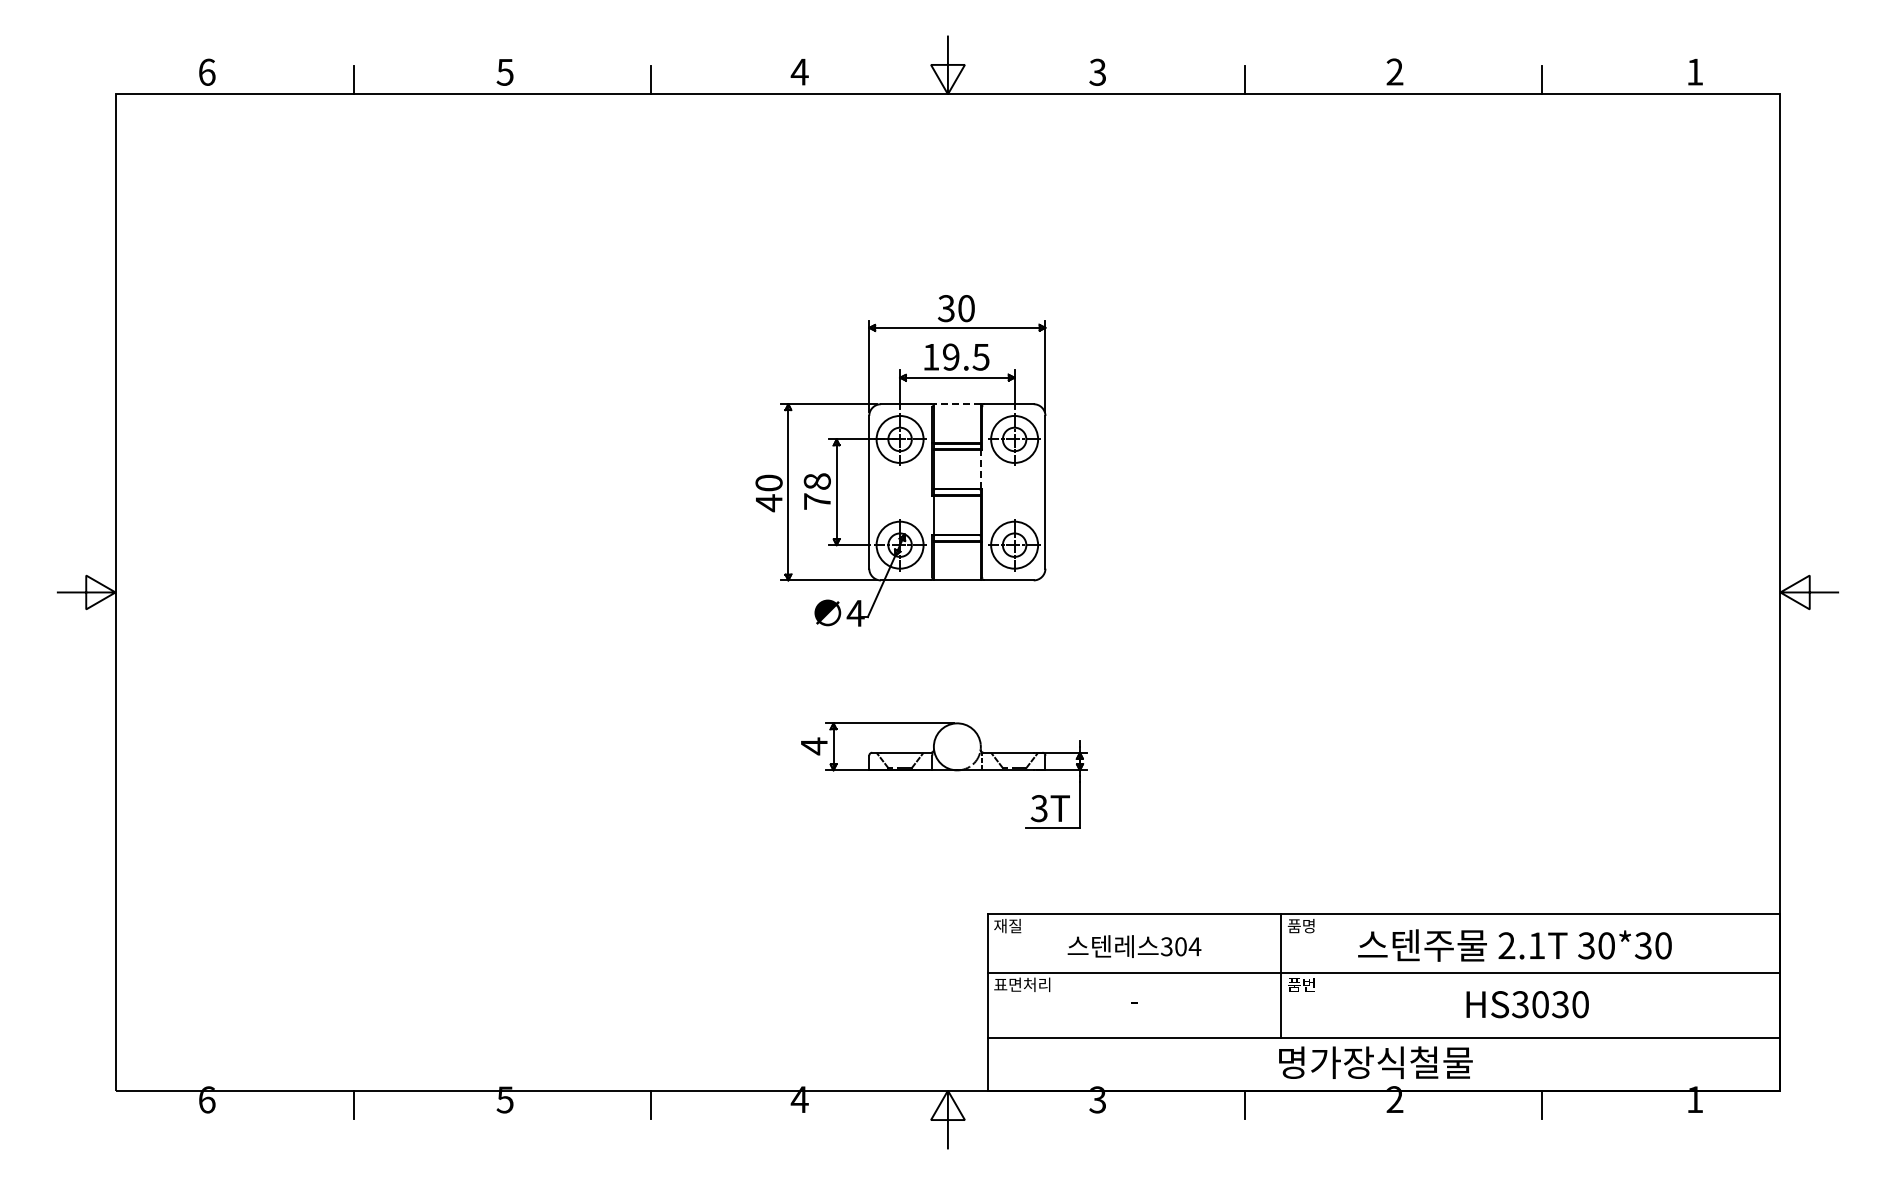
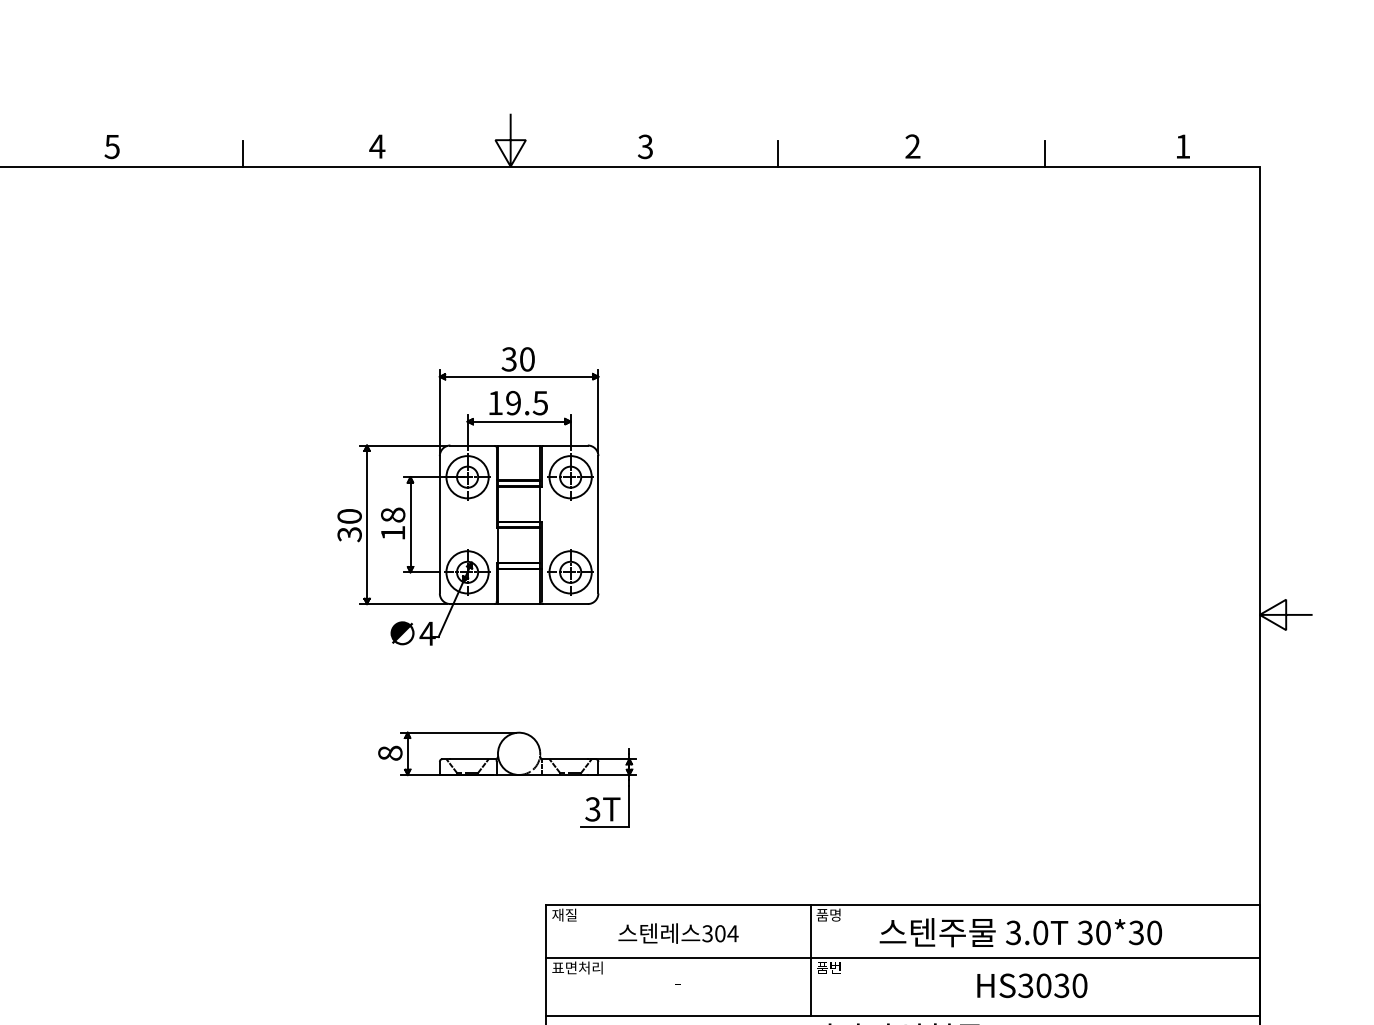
line: (956, 404) -> (518, 445), dashed -> solid
line: (980, 468) -> (539, 503), dashed -> solid
text: (817, 501) -> (393, 533), 78 -> 18
text: (768, 503) -> (349, 534), 40 -> 30
text: (813, 746) -> (389, 753), 4 -> 8
text: (1521, 945) -> (1026, 932), 2.1T -> 3.0T

